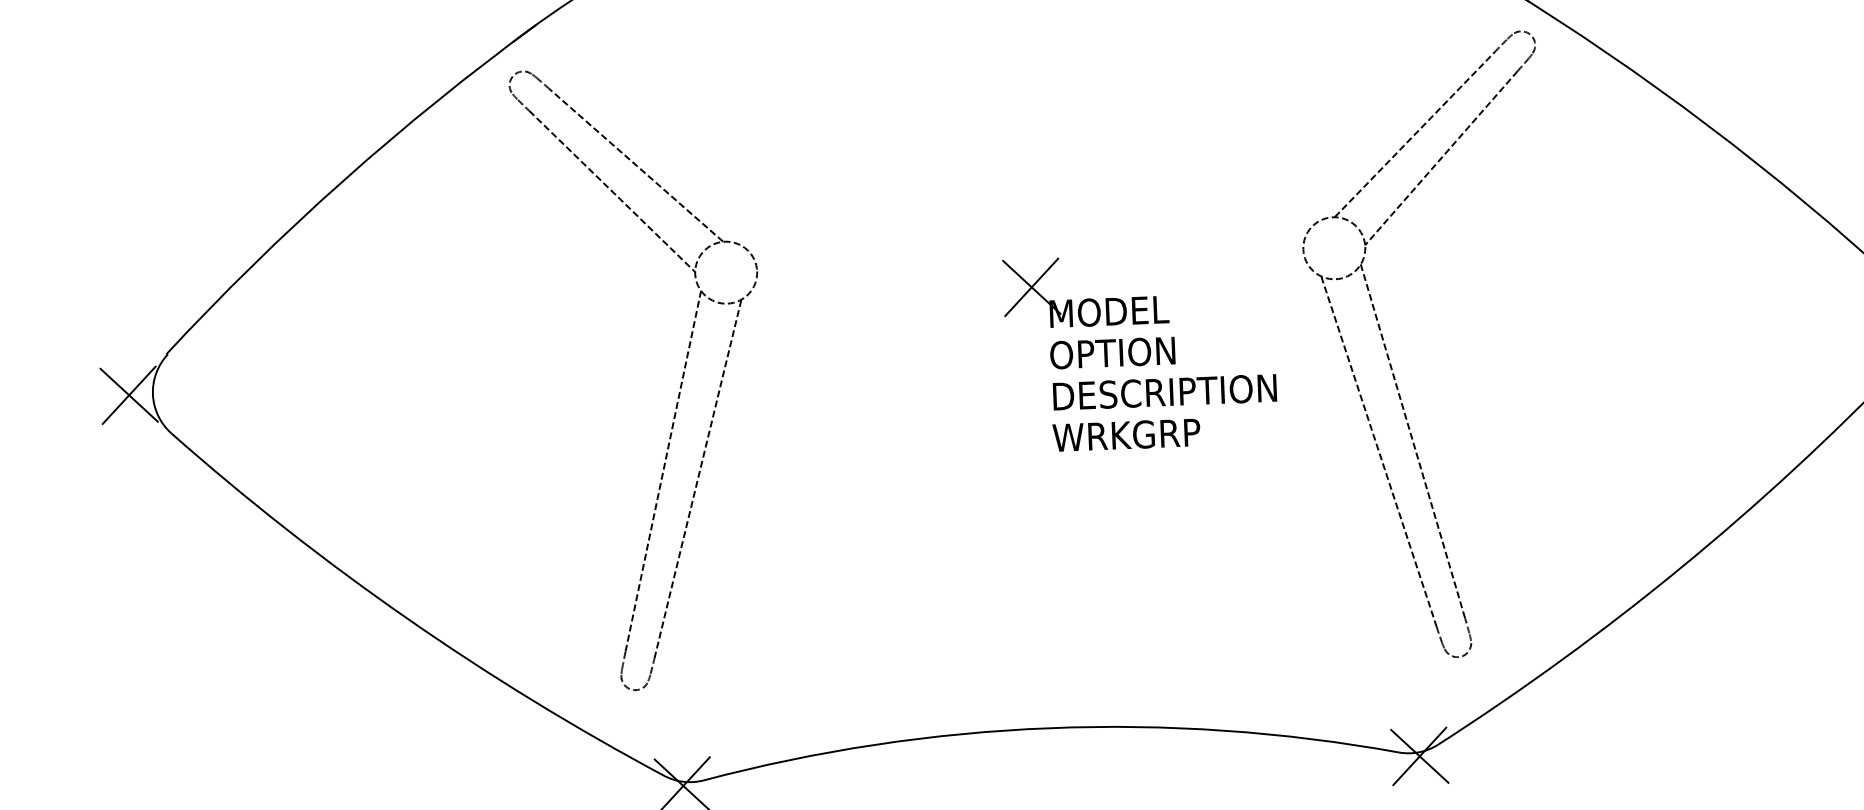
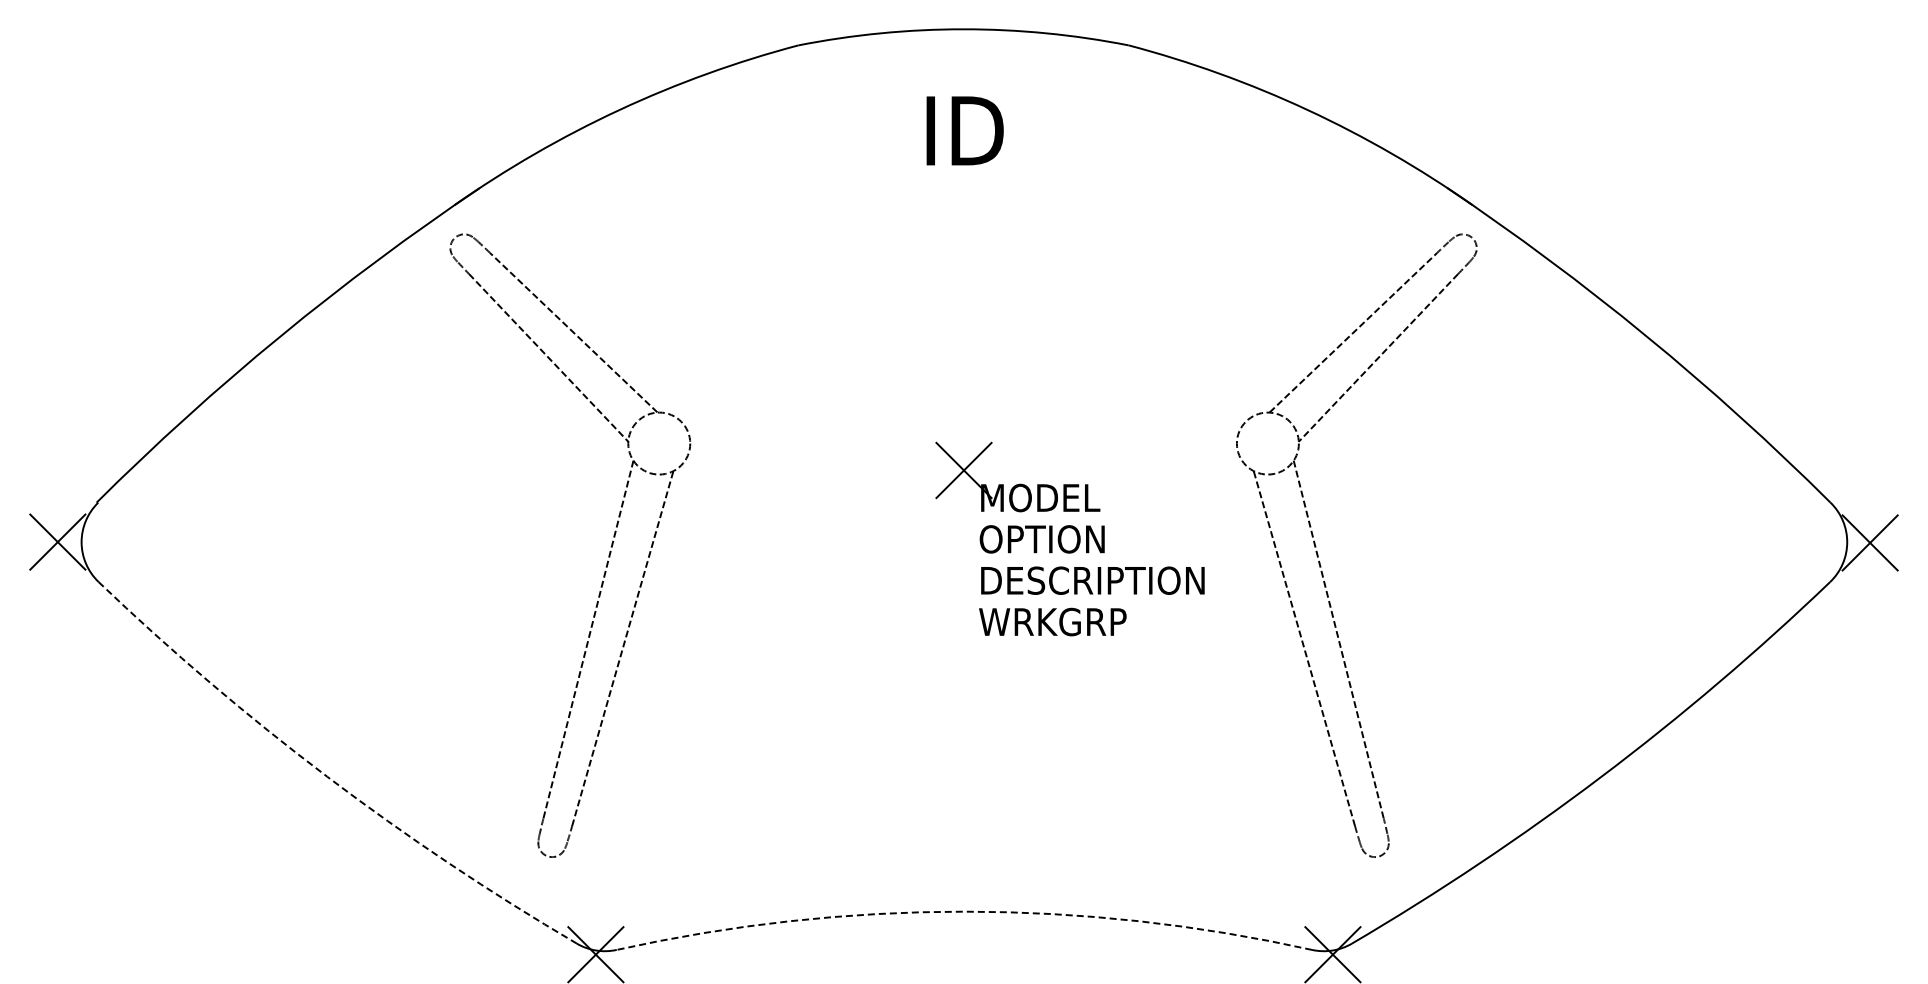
arc: (408, 618) -> (327, 776), solid -> dashed
arc: (1049, 728) -> (964, 911), solid -> dashed

